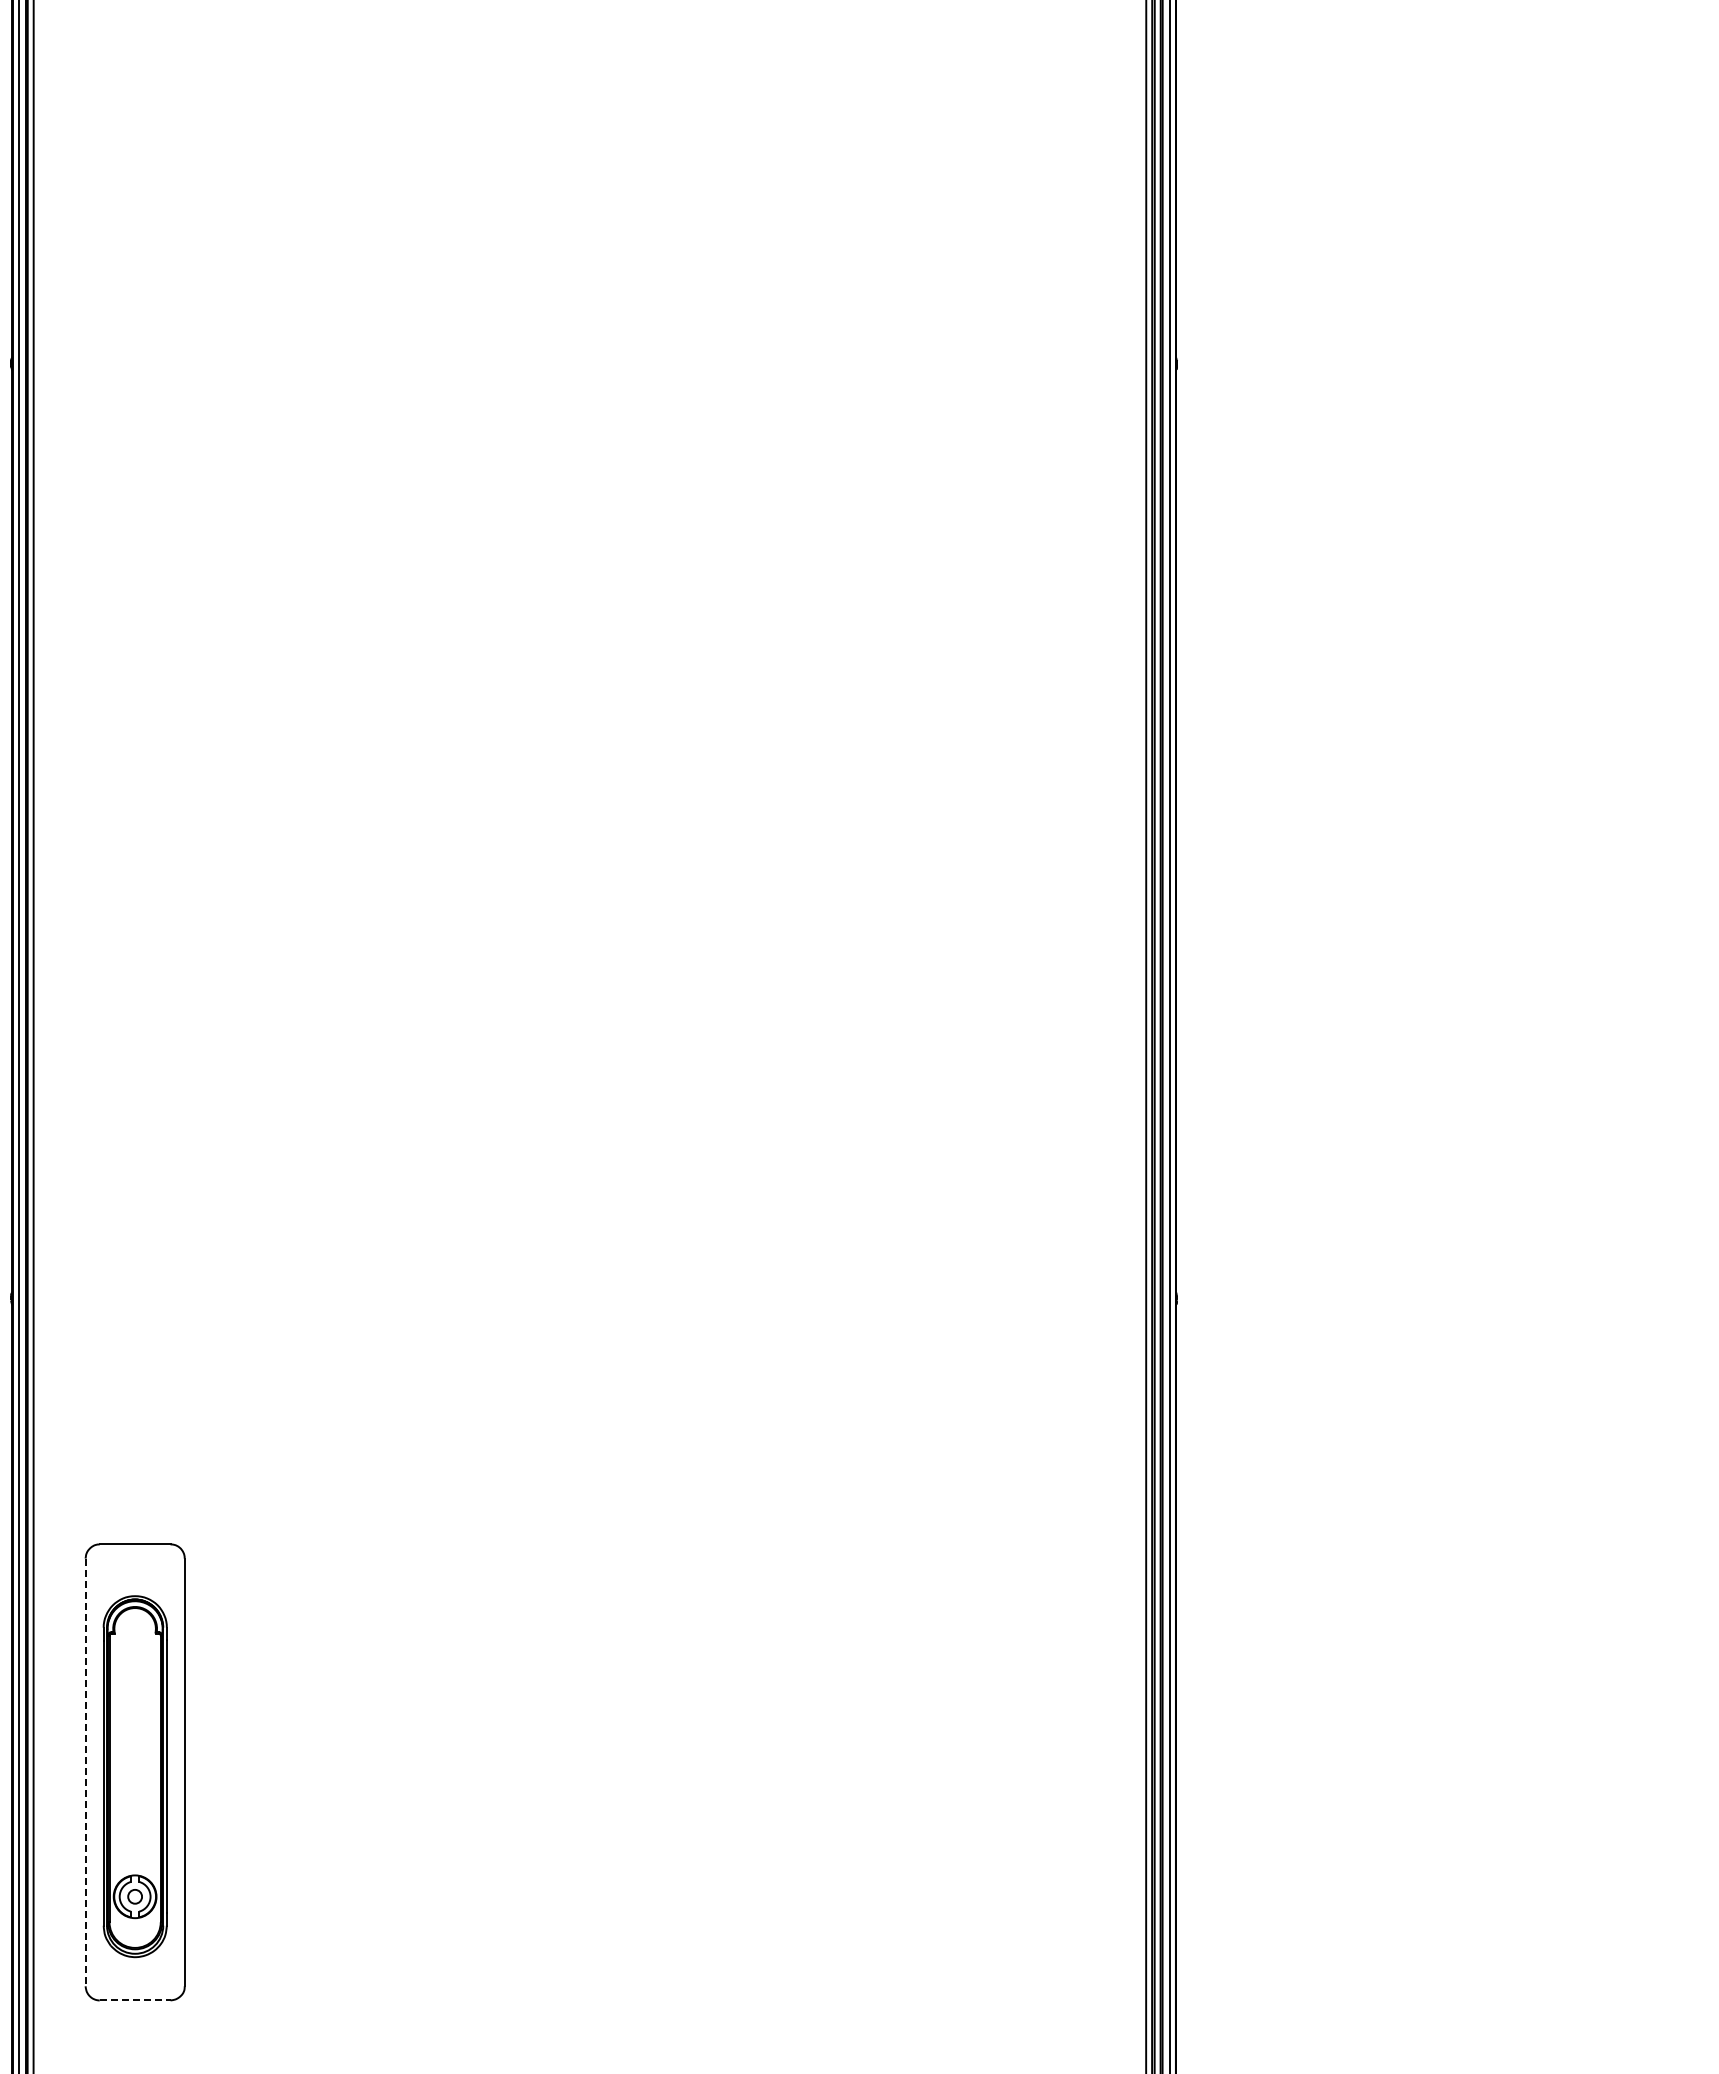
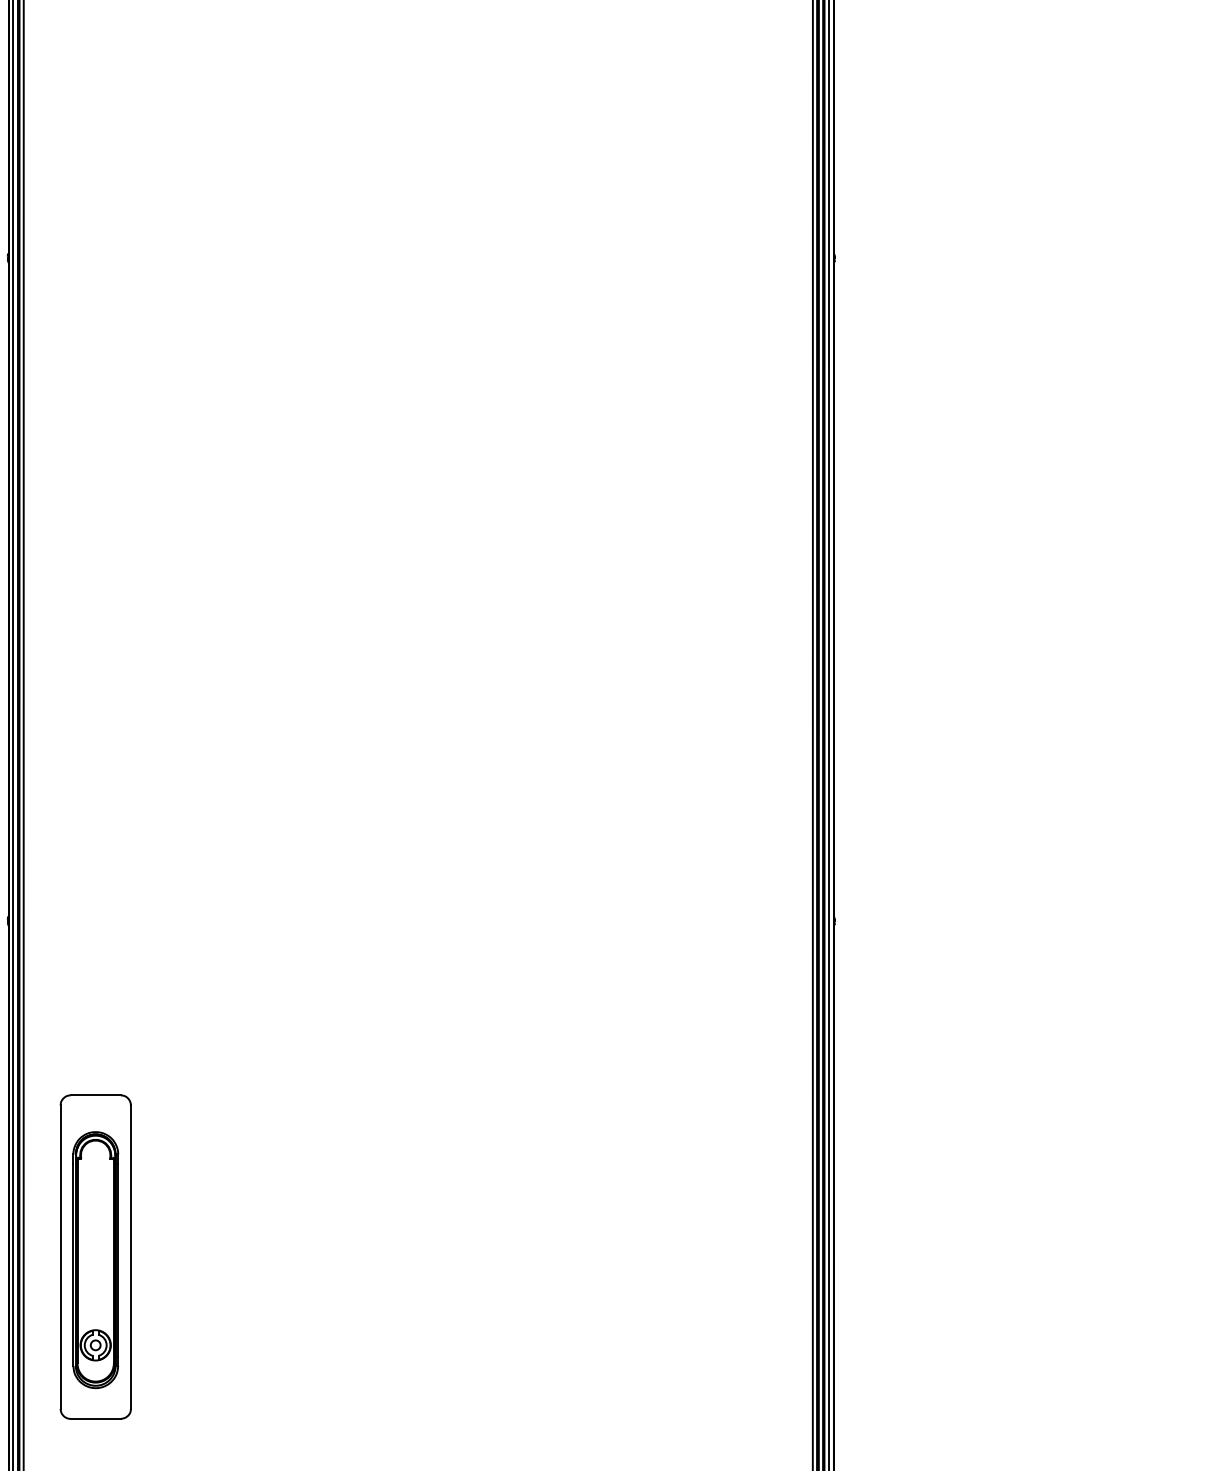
line: (85, 1772) -> (60, 1257), dashed -> solid
line: (135, 2000) -> (95, 1418), dashed -> solid

